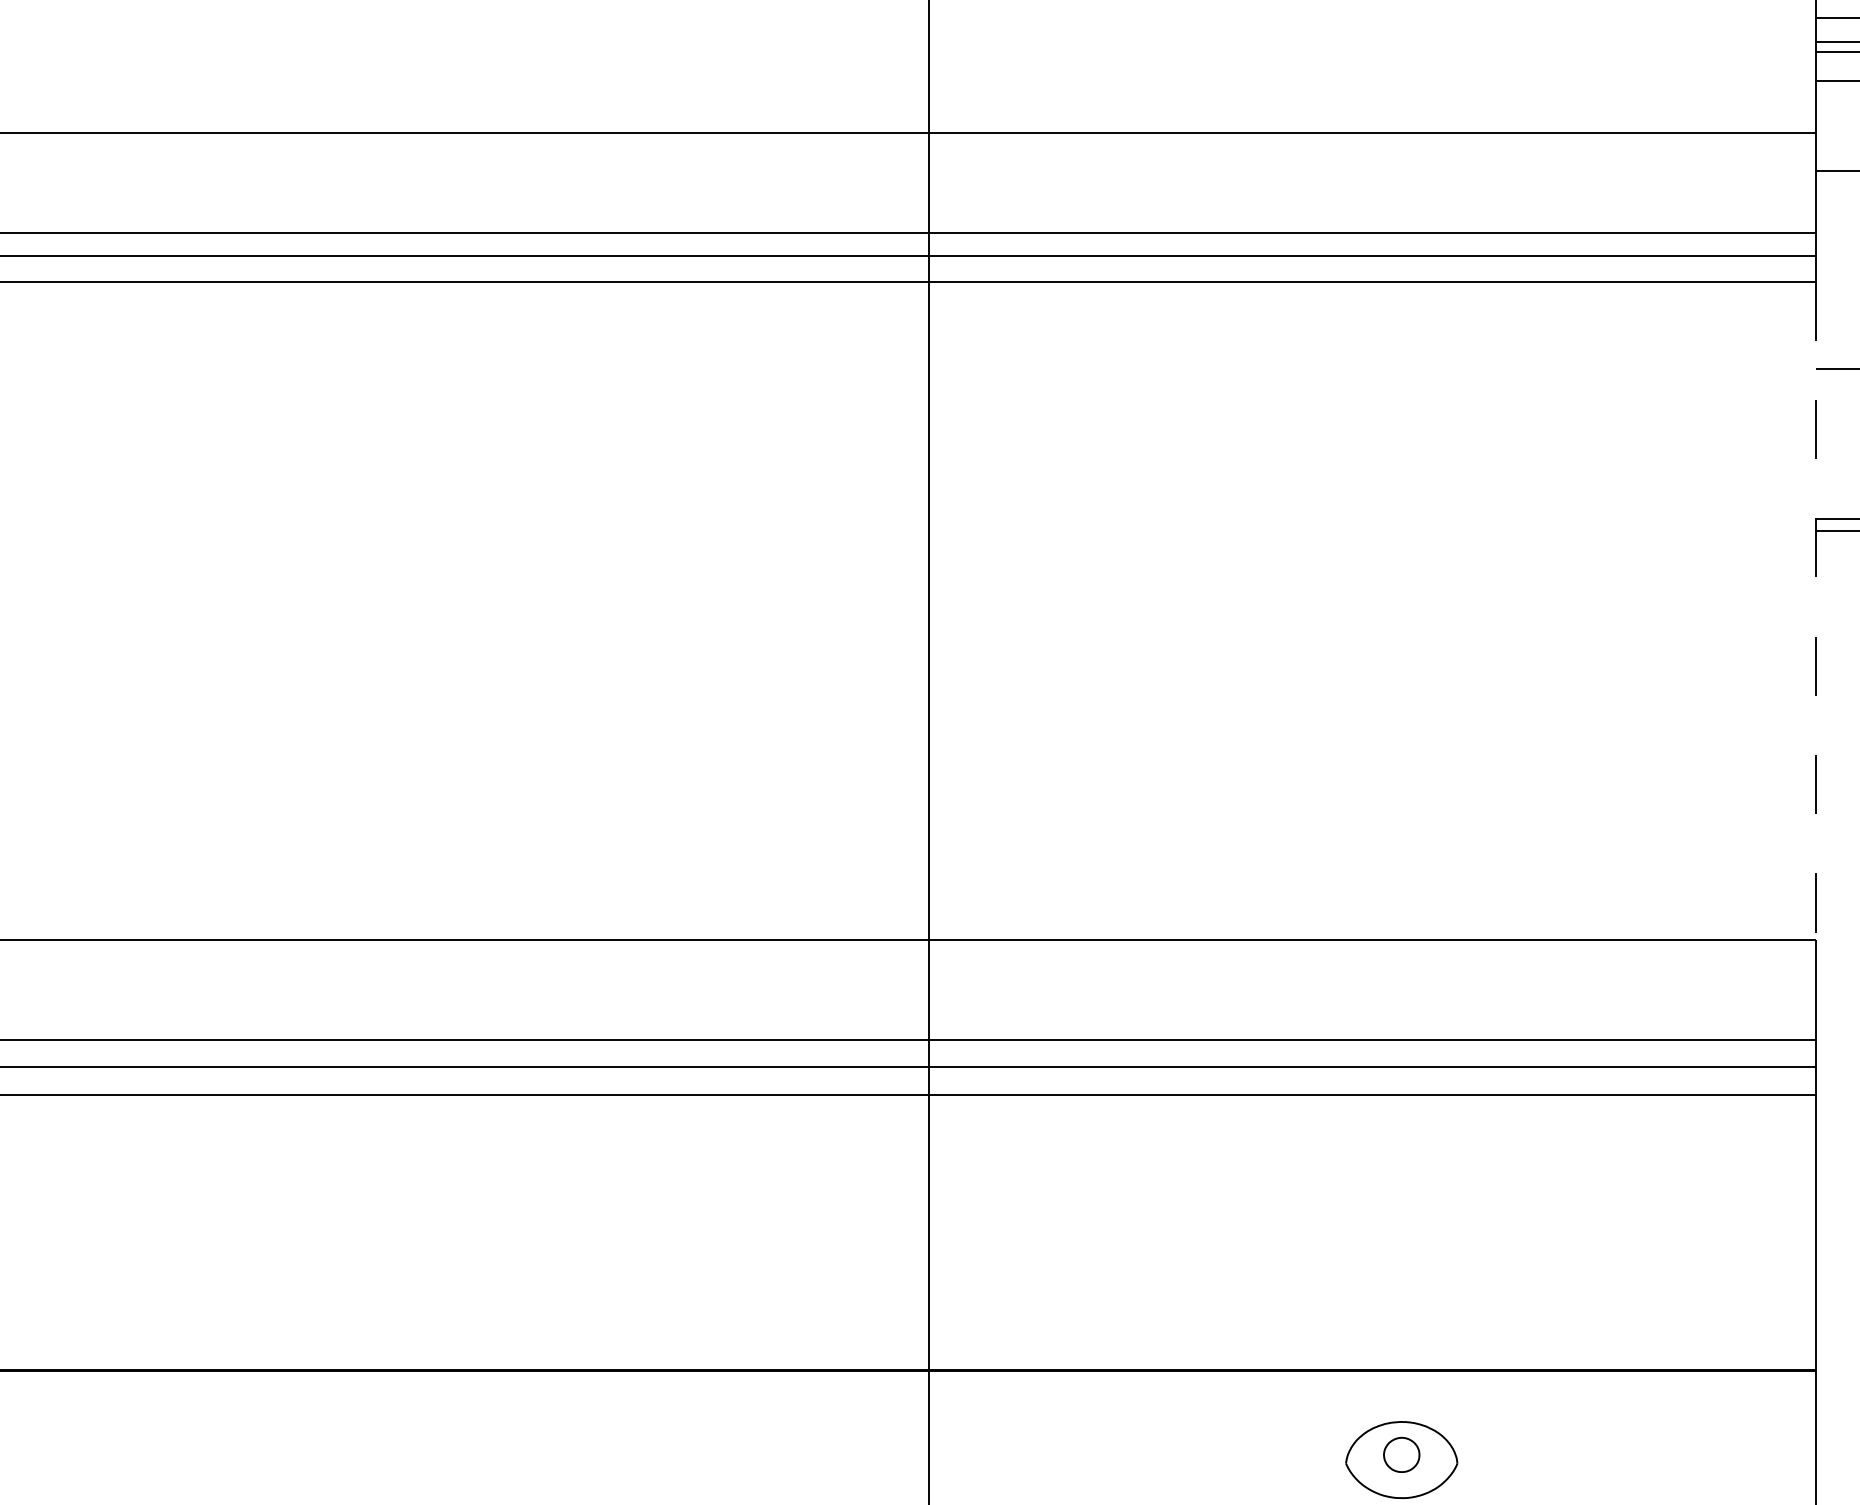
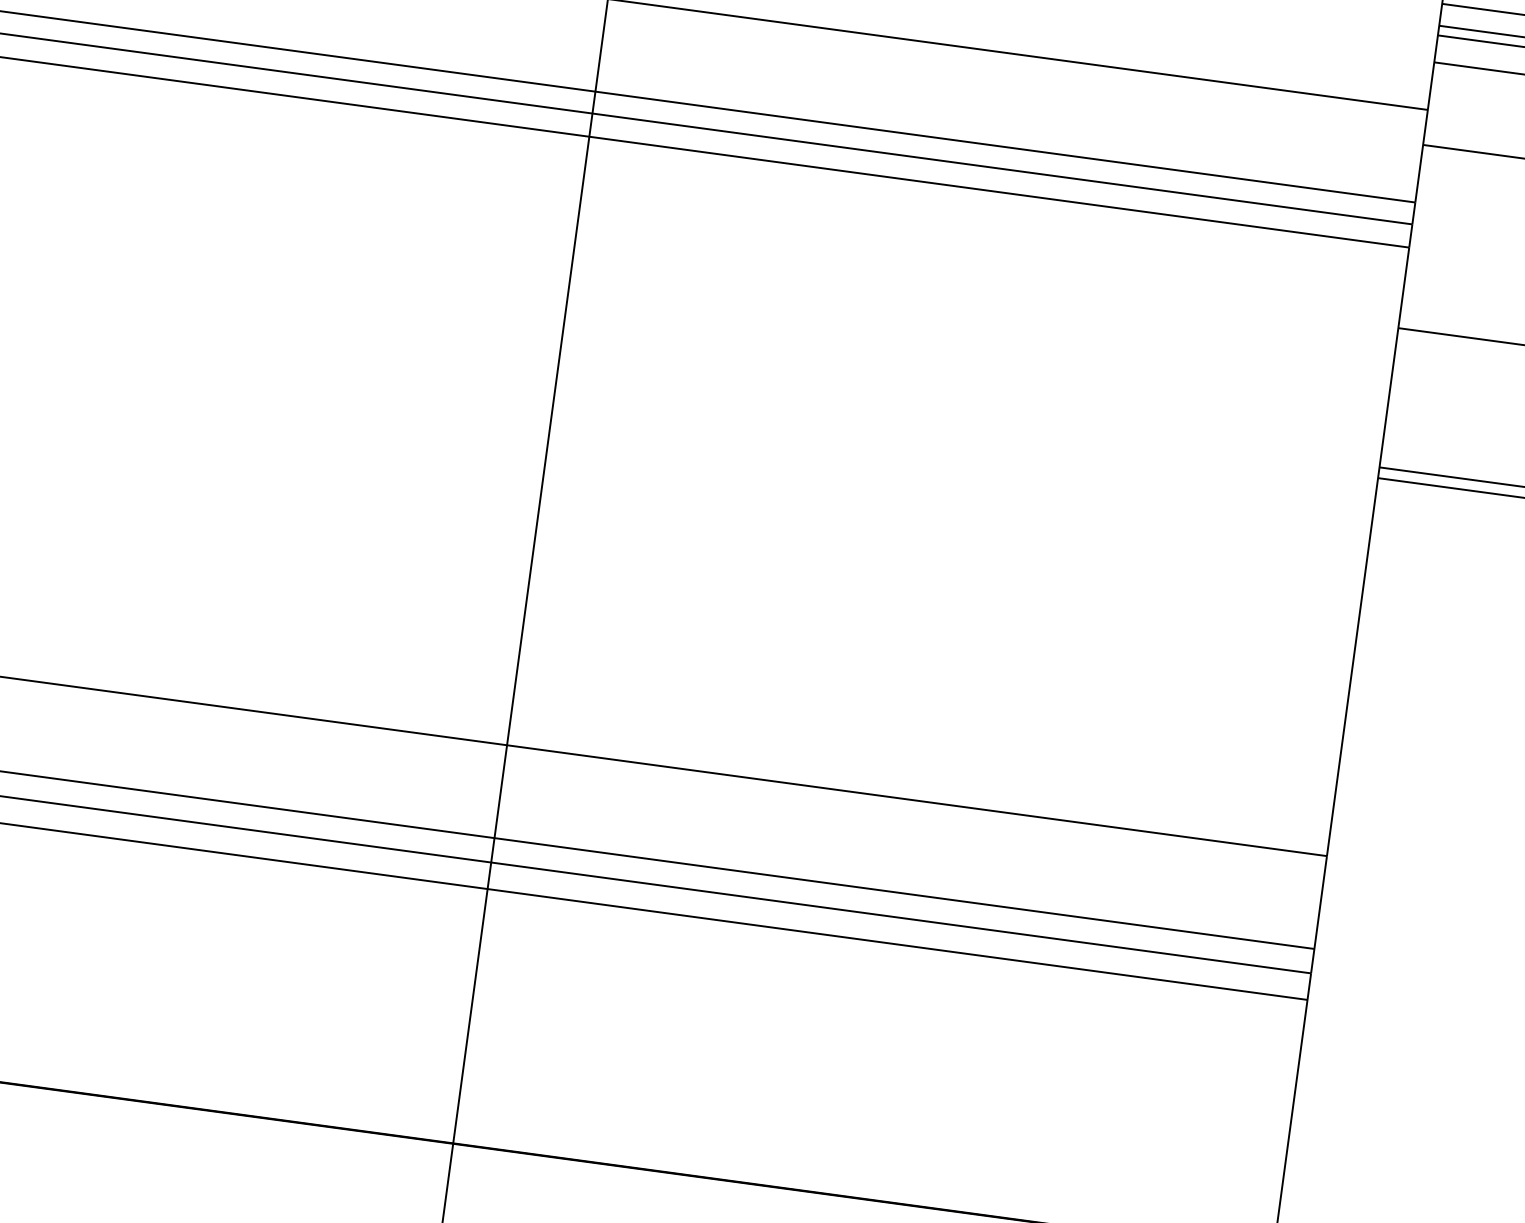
line: (1816, 611) -> (1368, 552), dashed -> solid

